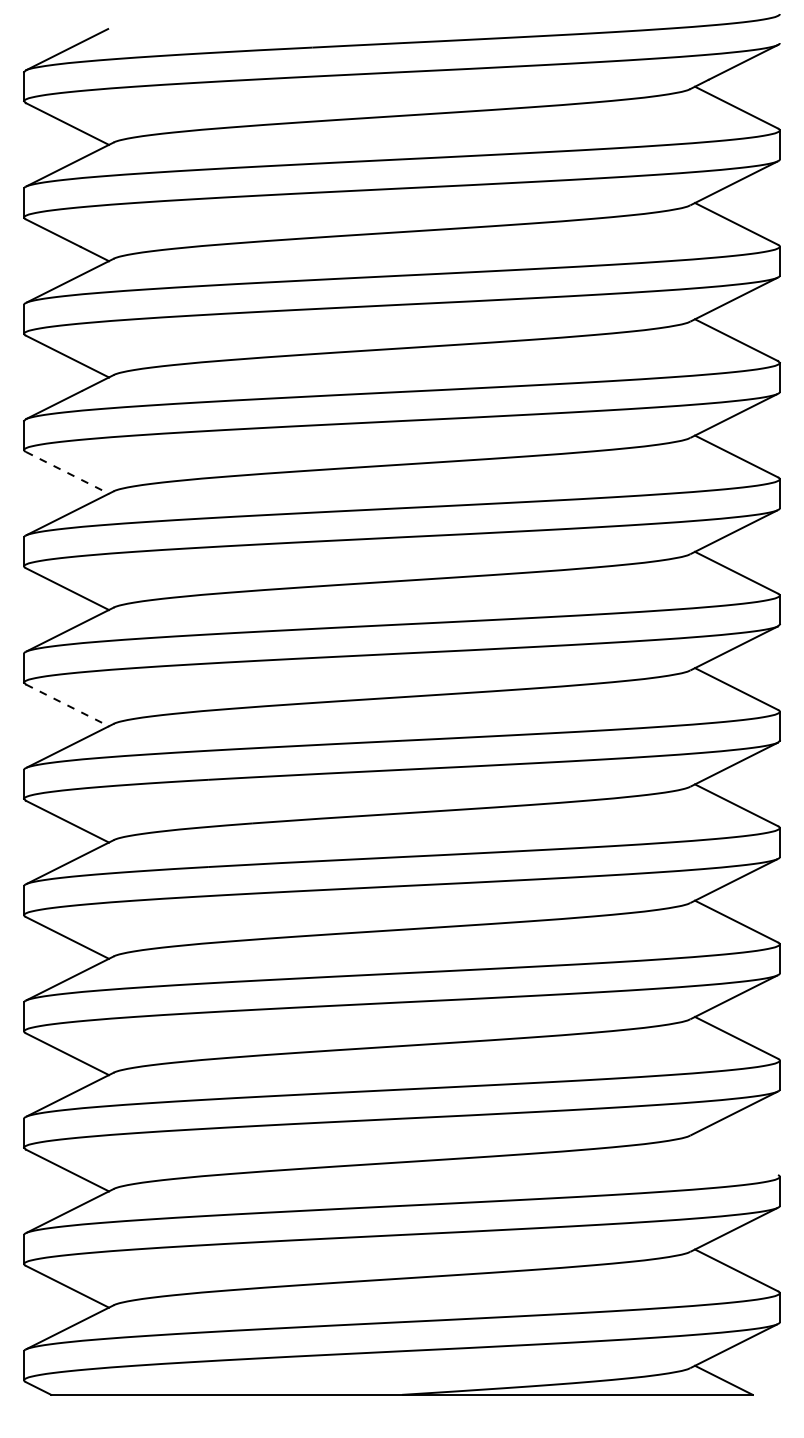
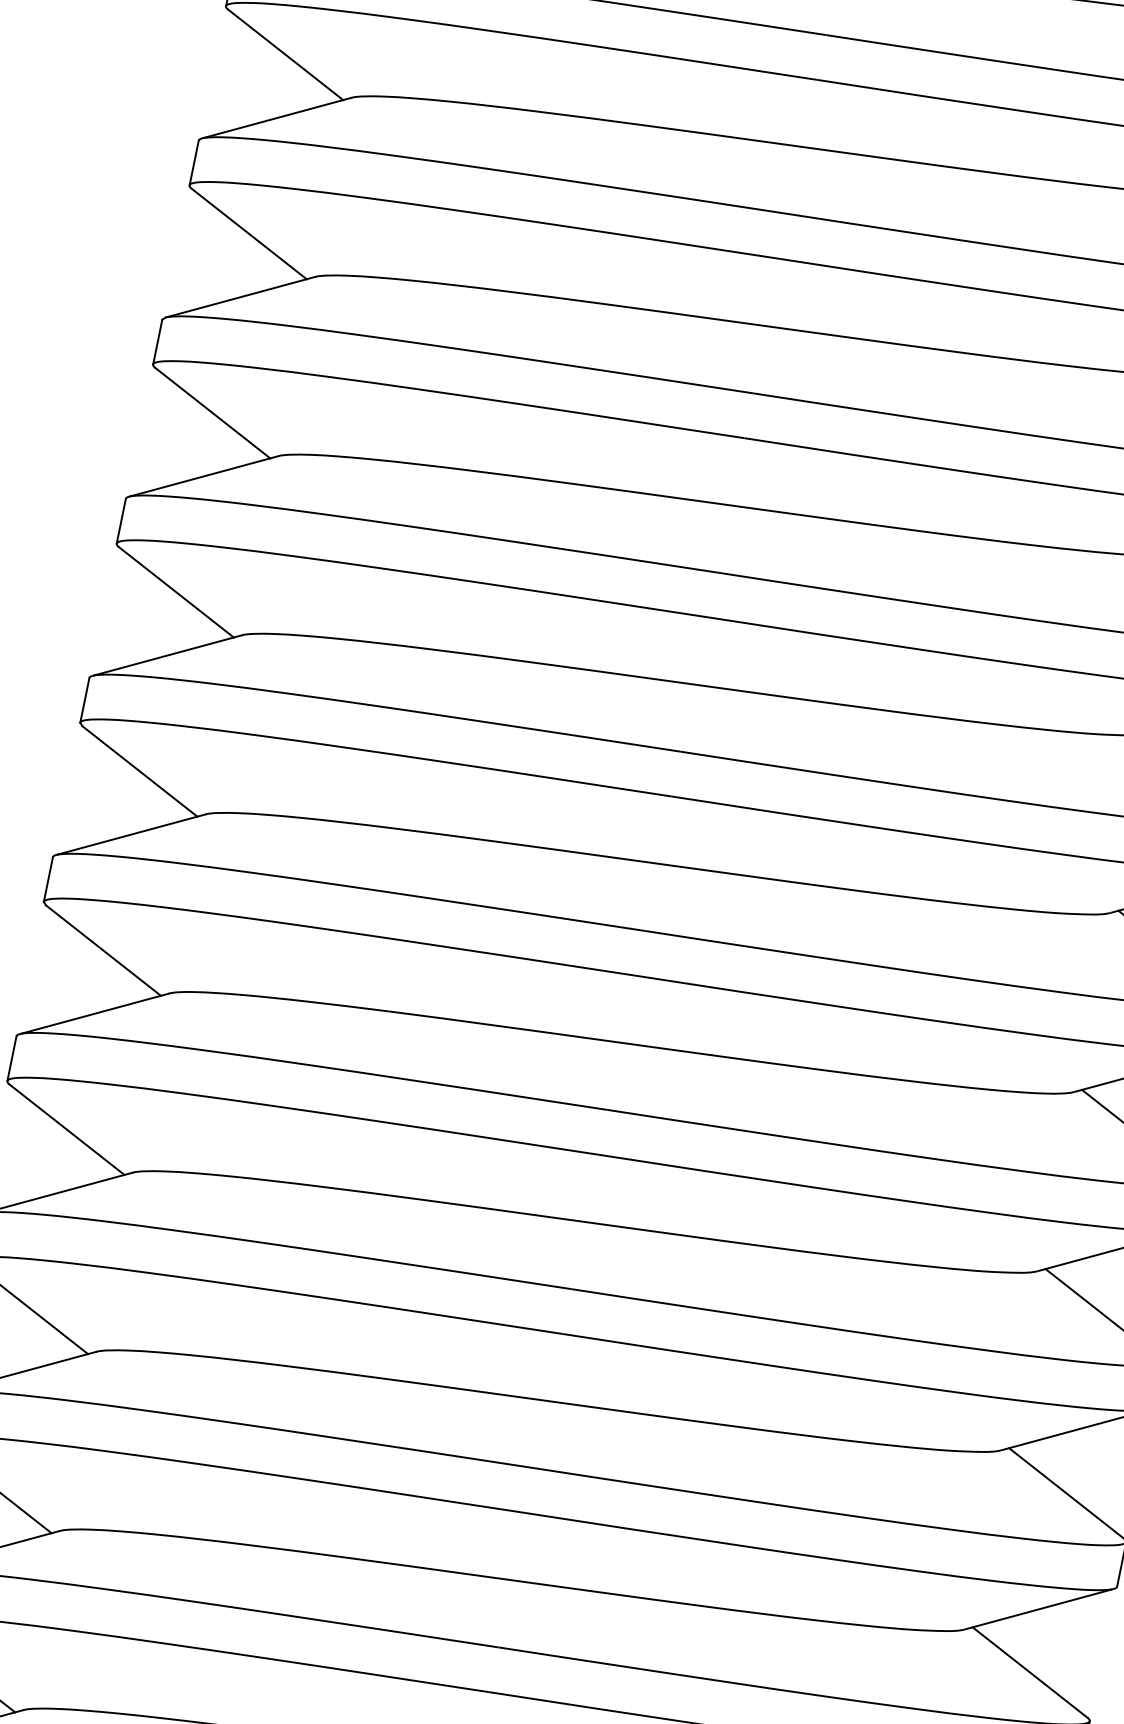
line: (67, 472) -> (213, 412), dashed -> solid
line: (67, 705) -> (139, 771), dashed -> solid
line: (736, 1154) -> (1029, 1673), added

